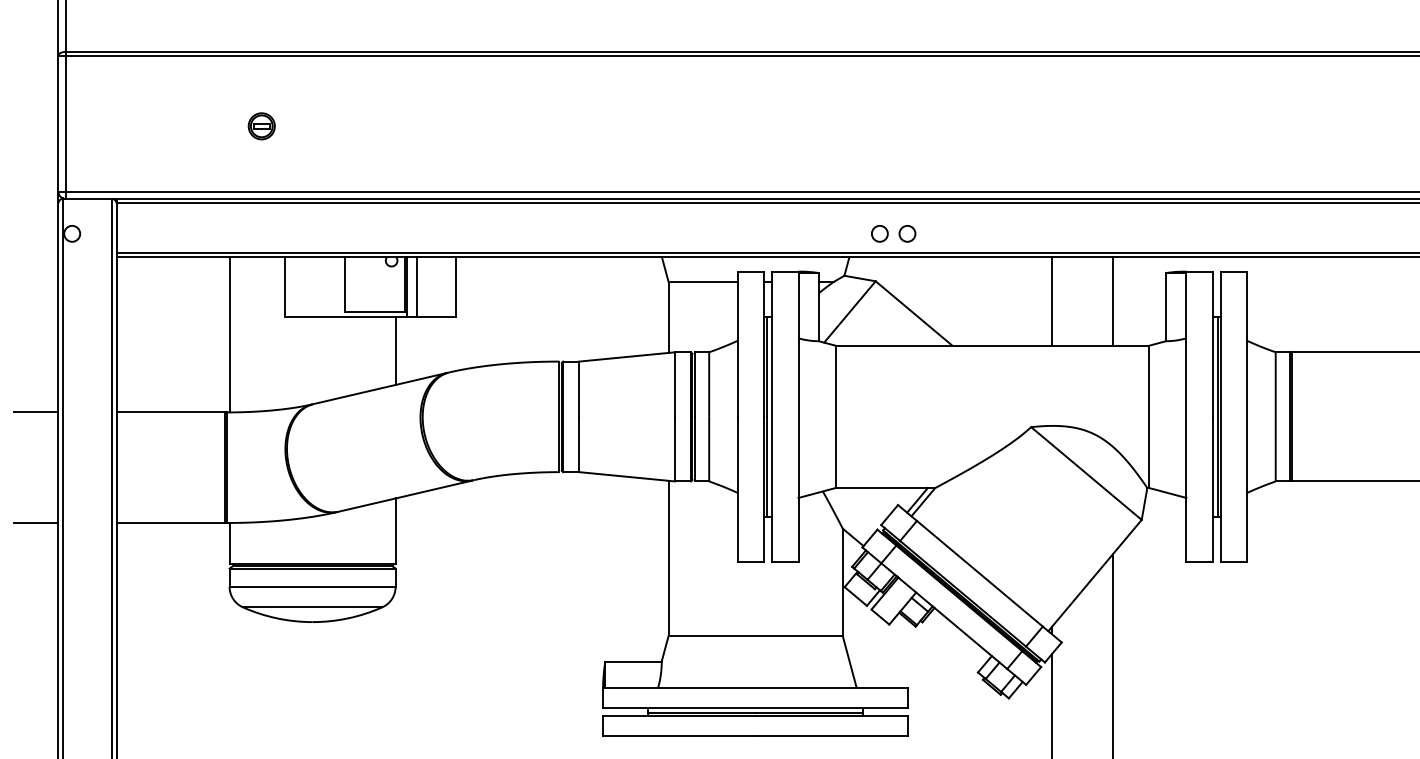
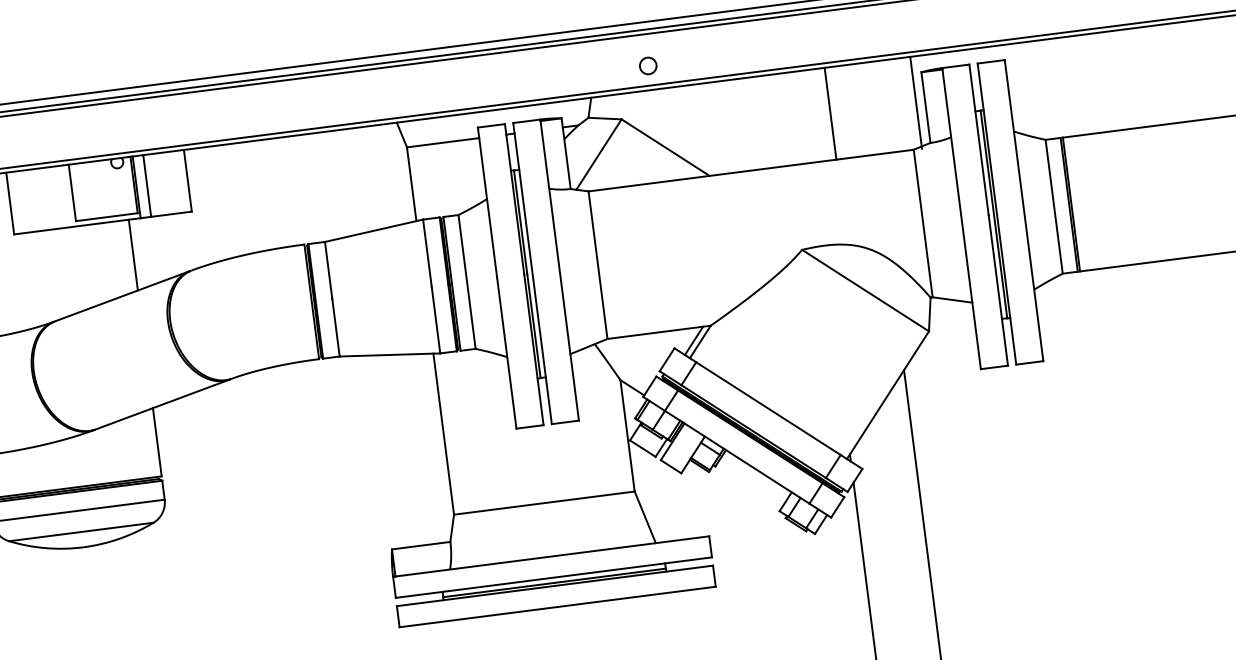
circle: (879, 233) -> (619, 69), removed
line: (1051, 301) -> (830, 113), moved
line: (1113, 301) -> (916, 102), moved

